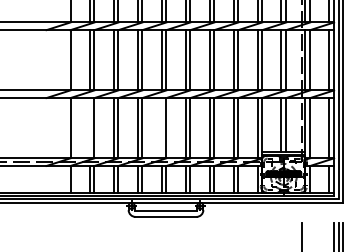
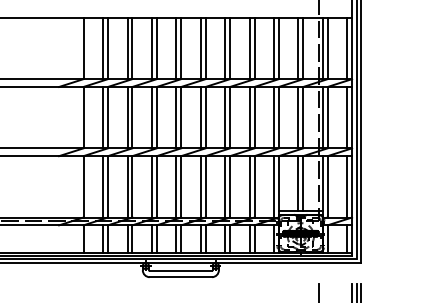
line: (90, 127) -> (103, 186), added
line: (161, 127) -> (176, 186), added

